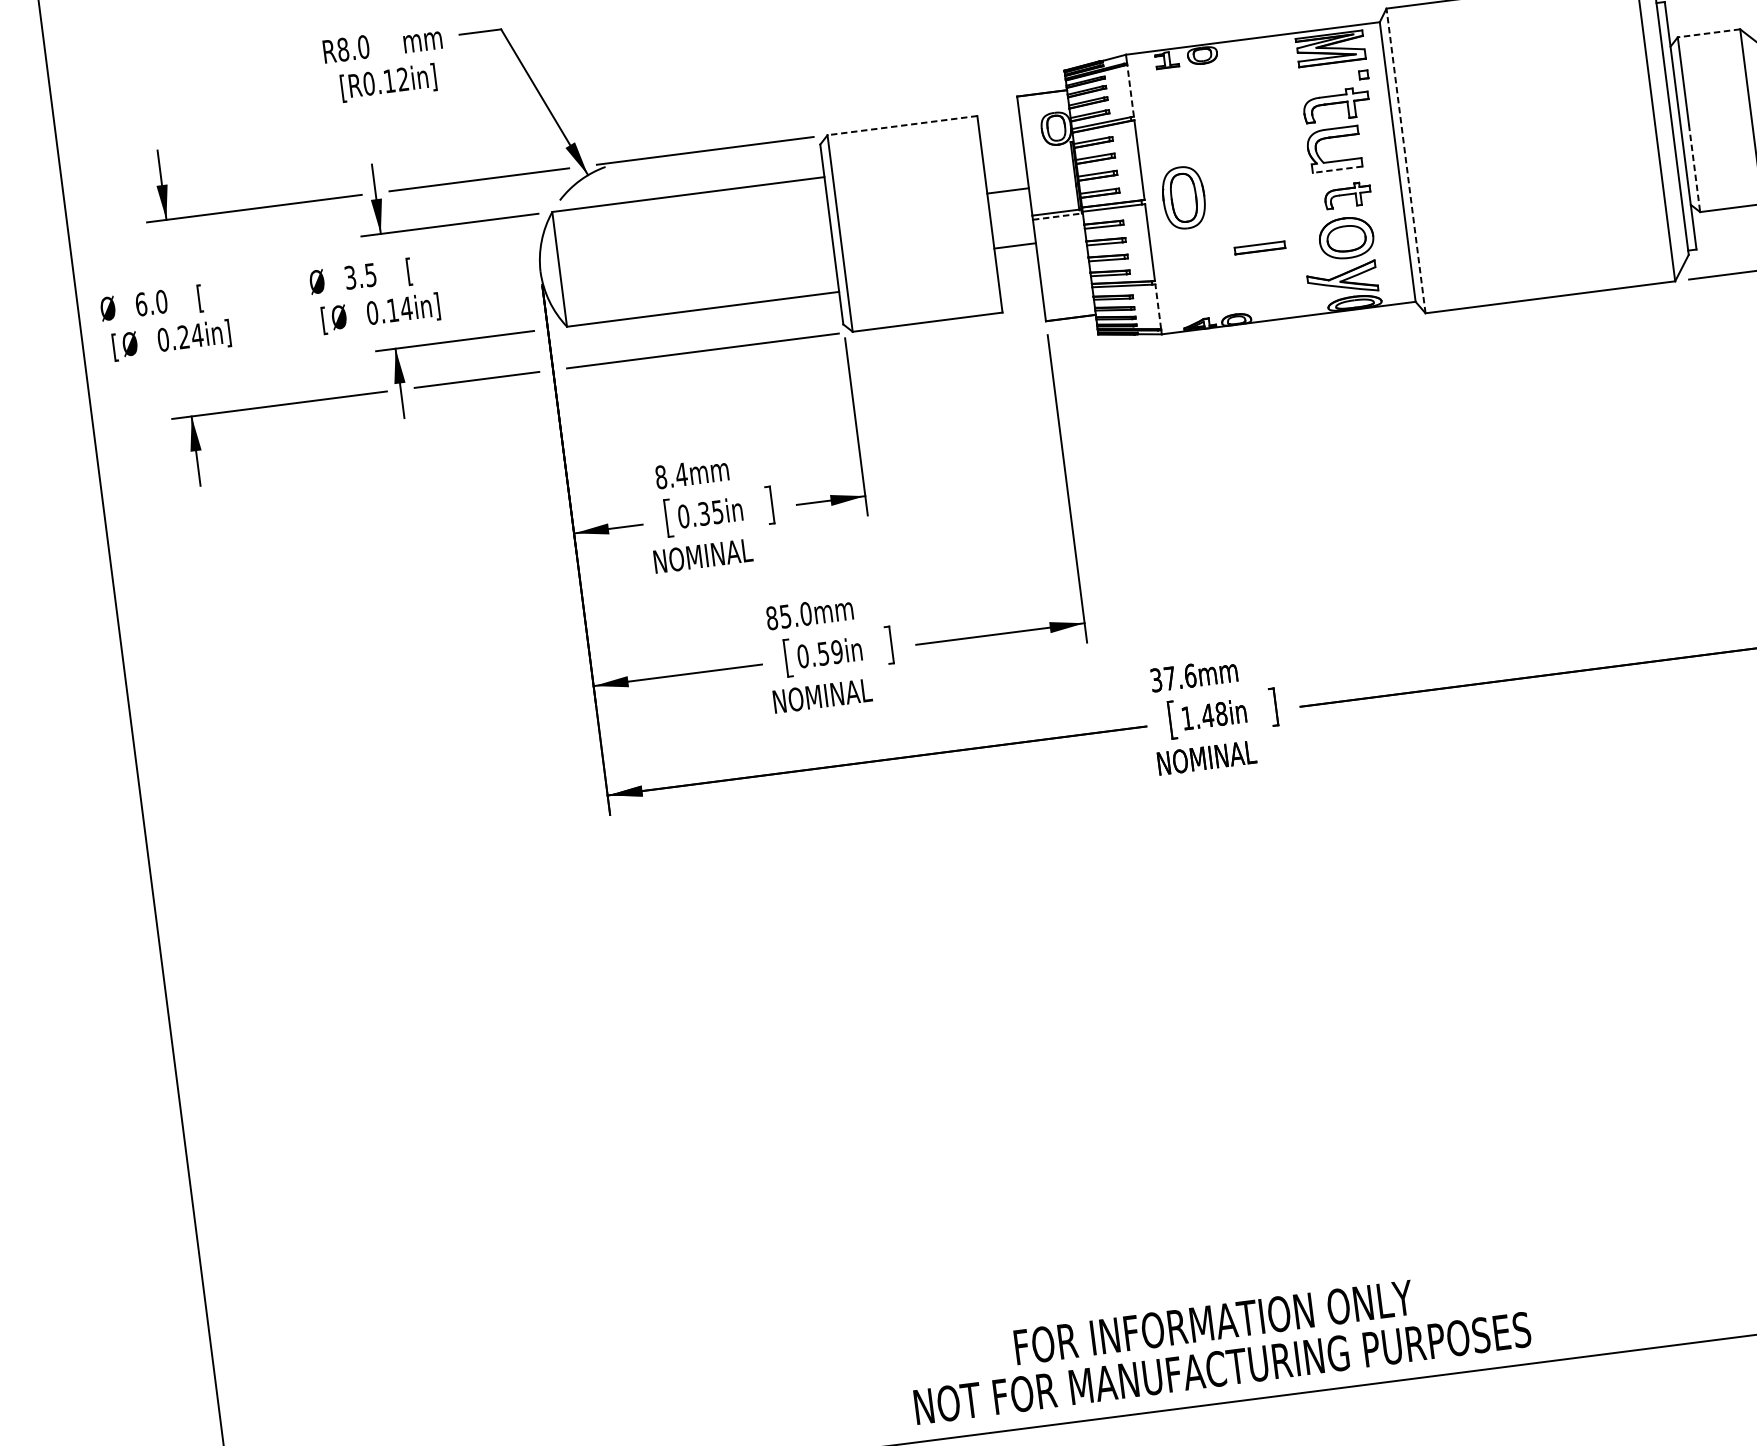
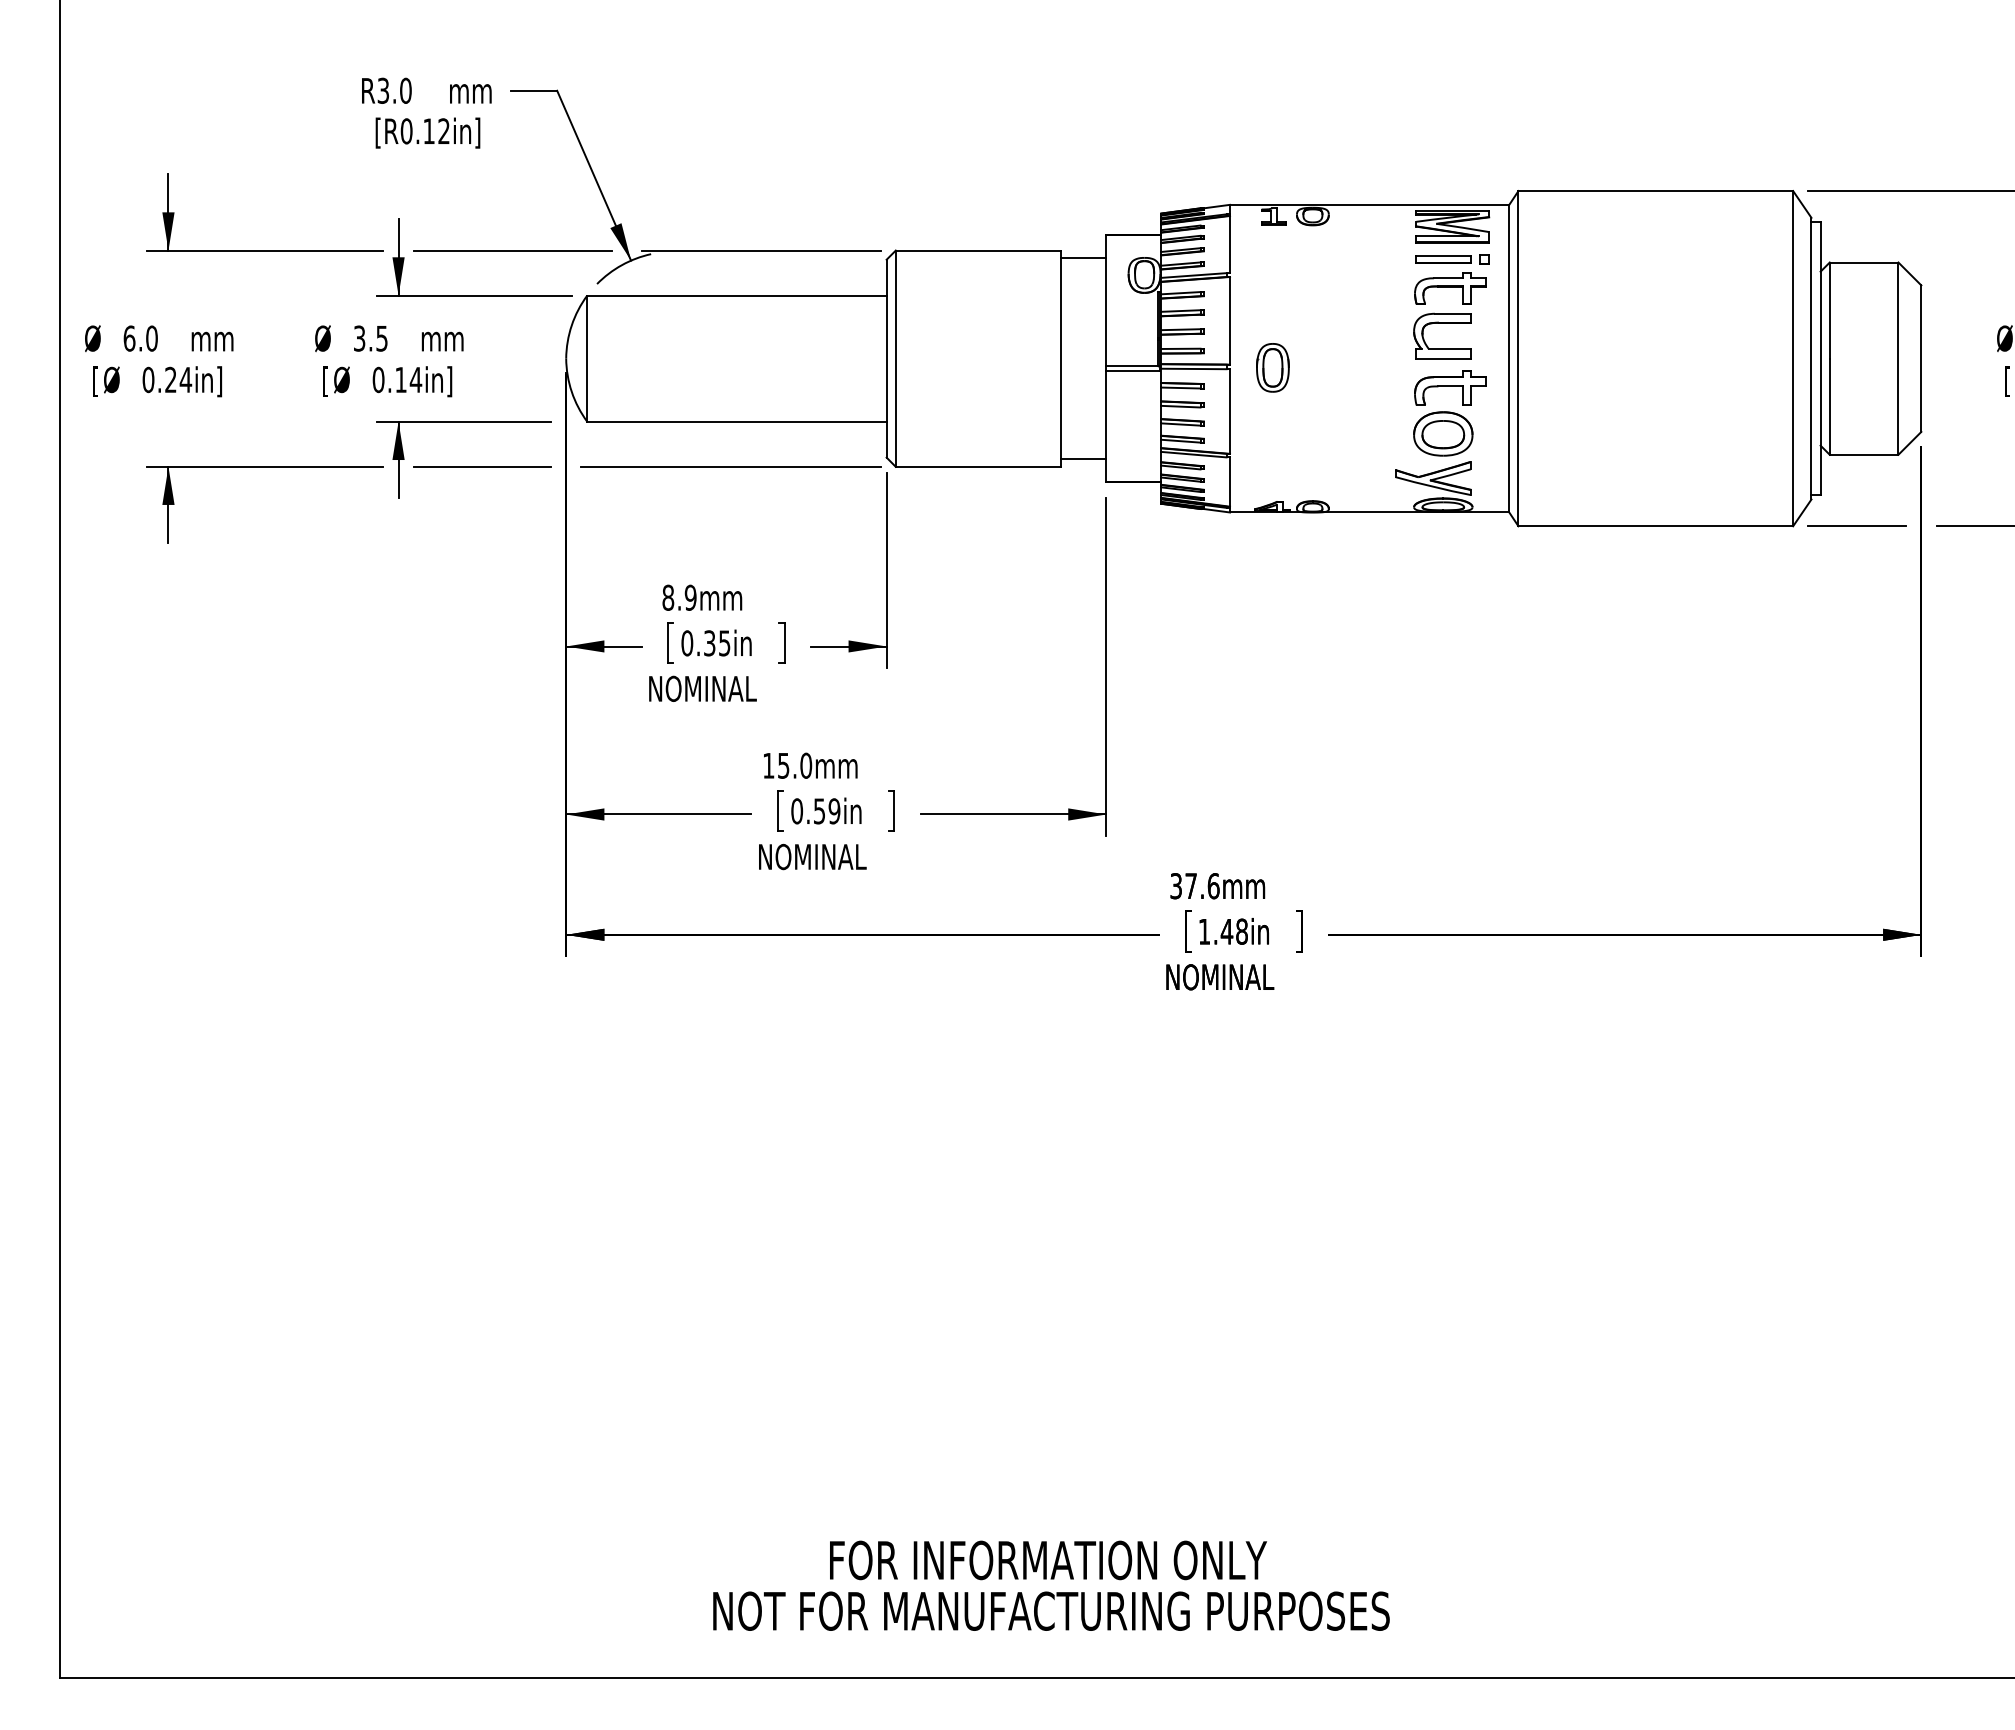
line: (1708, 33) -> (1863, 262), dashed -> solid
text: (343, 49) -> (383, 90), R8.0 -> R3.0
line: (1131, 90) -> (1230, 244), dashed -> solid
line: (901, 125) -> (977, 250), dashed -> solid
line: (1406, 160) -> (1518, 358), dashed -> solid
line: (1336, 169) -> (1442, 358), dashed -> solid
line: (1694, 169) -> (1829, 407), dashed -> solid
line: (1008, 190) -> (1083, 257), moved
part: (1347, 195) -> (1450, 387), size x1.43
part: (1183, 197) -> (1272, 367), size x0.71
line: (1057, 216) -> (1133, 370), dashed -> solid
line: (1015, 245) -> (1083, 459), moved
part: (1260, 247) -> (1443, 259), moved
text: (426, 269) -> (442, 340), [ -> mm
text: (216, 296) -> (212, 340), [ -> mm
line: (1158, 307) -> (1230, 482), dashed -> solid
text: (681, 474) -> (690, 597), 8.4mm -> 8.9mm
text: (771, 618) -> (768, 765), 85.0mm -> 15.0mm
text: (1219, 1344) -> (1051, 1585), moved

